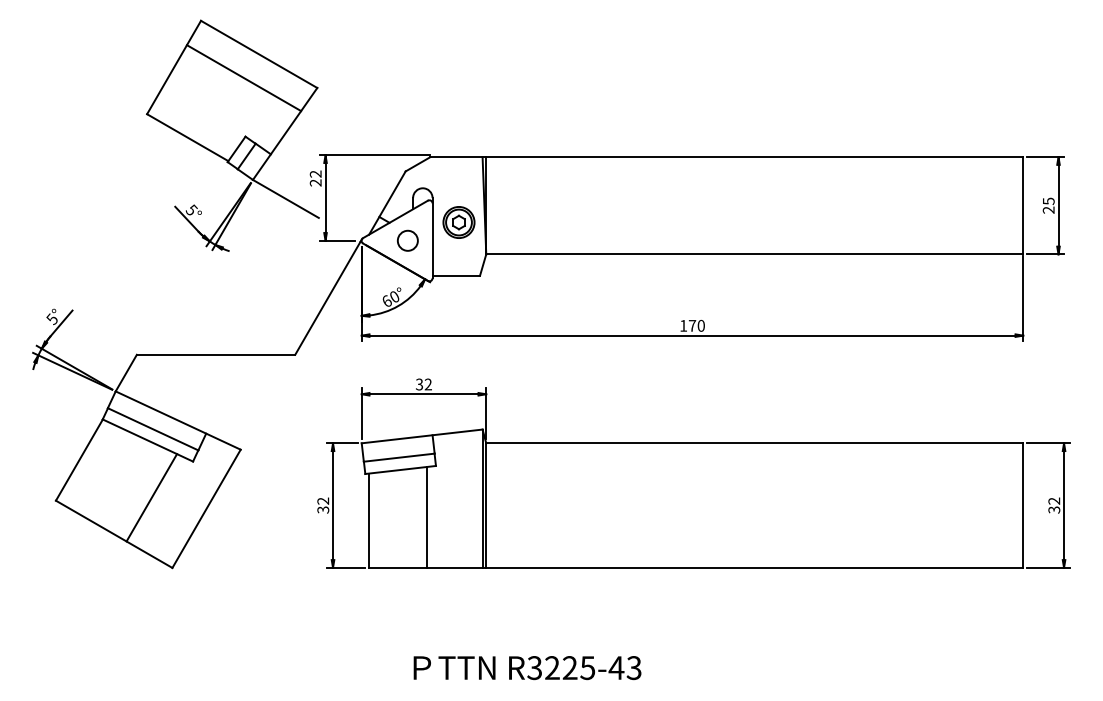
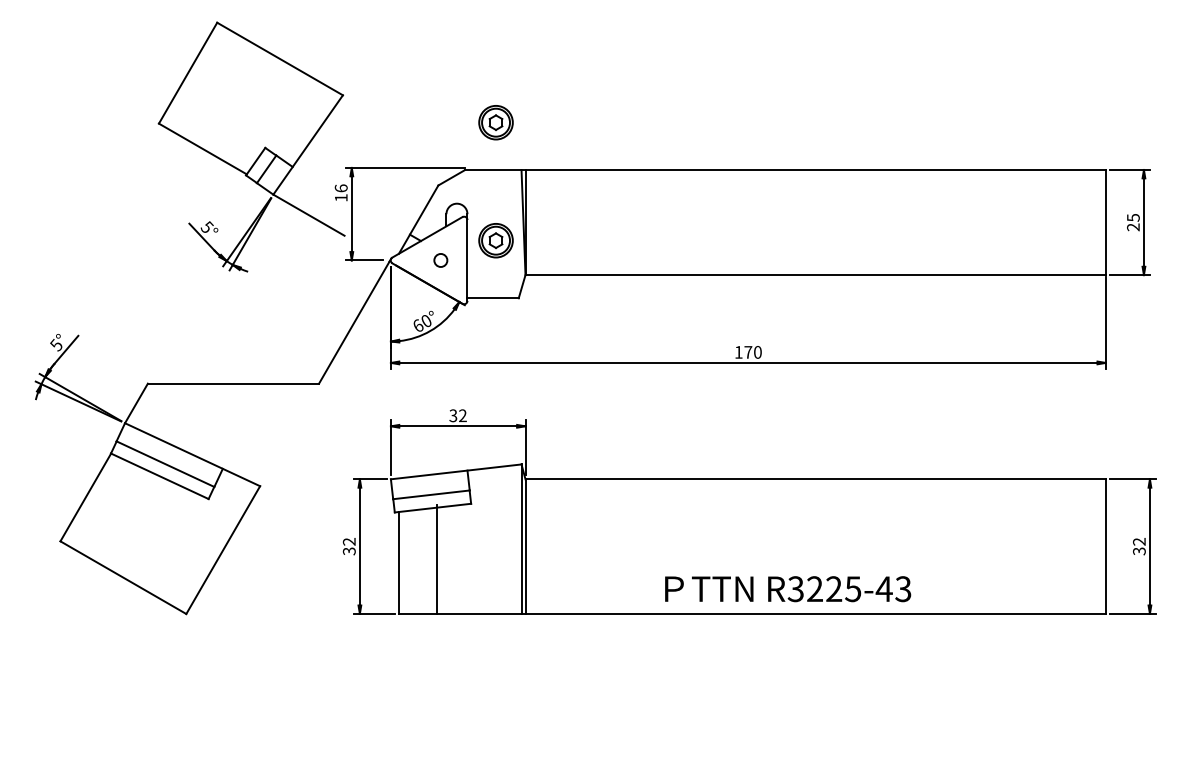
line: (243, 77) -> (263, 84), removed
part: (458, 113) -> (495, 122), added
text: (315, 177) -> (340, 192), 22 -> 16
circle: (407, 240) -> (440, 260), size x0.6
line: (151, 497) -> (163, 537), removed
line: (427, 516) -> (436, 558), moved
text: (527, 668) -> (788, 589), moved

